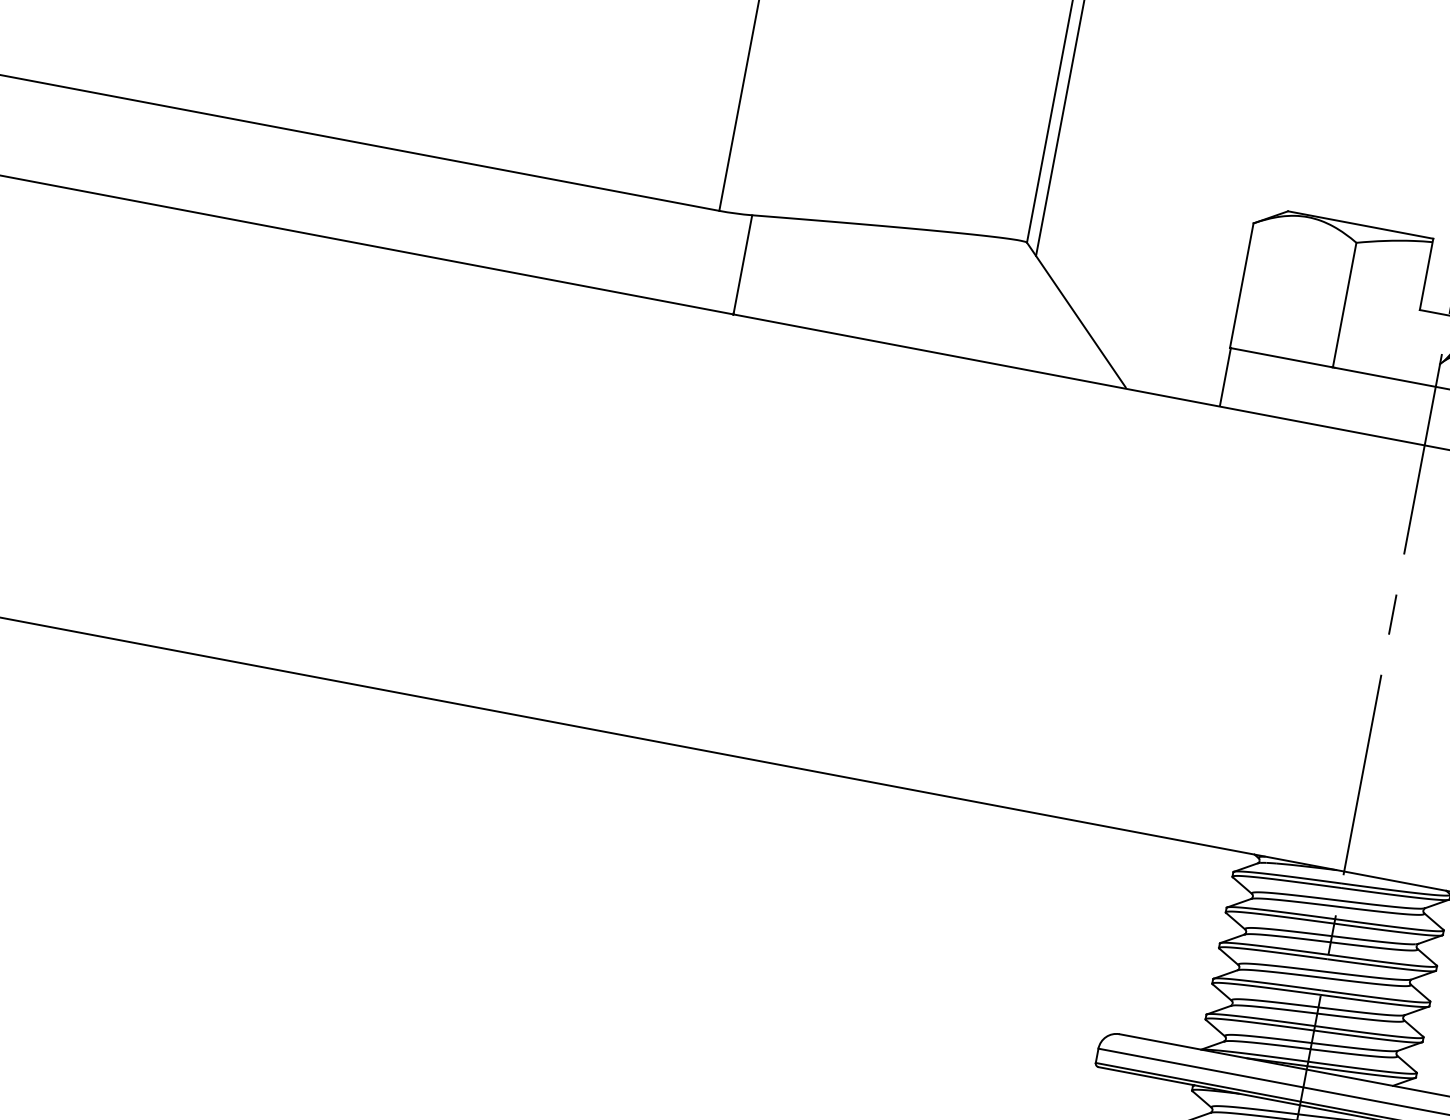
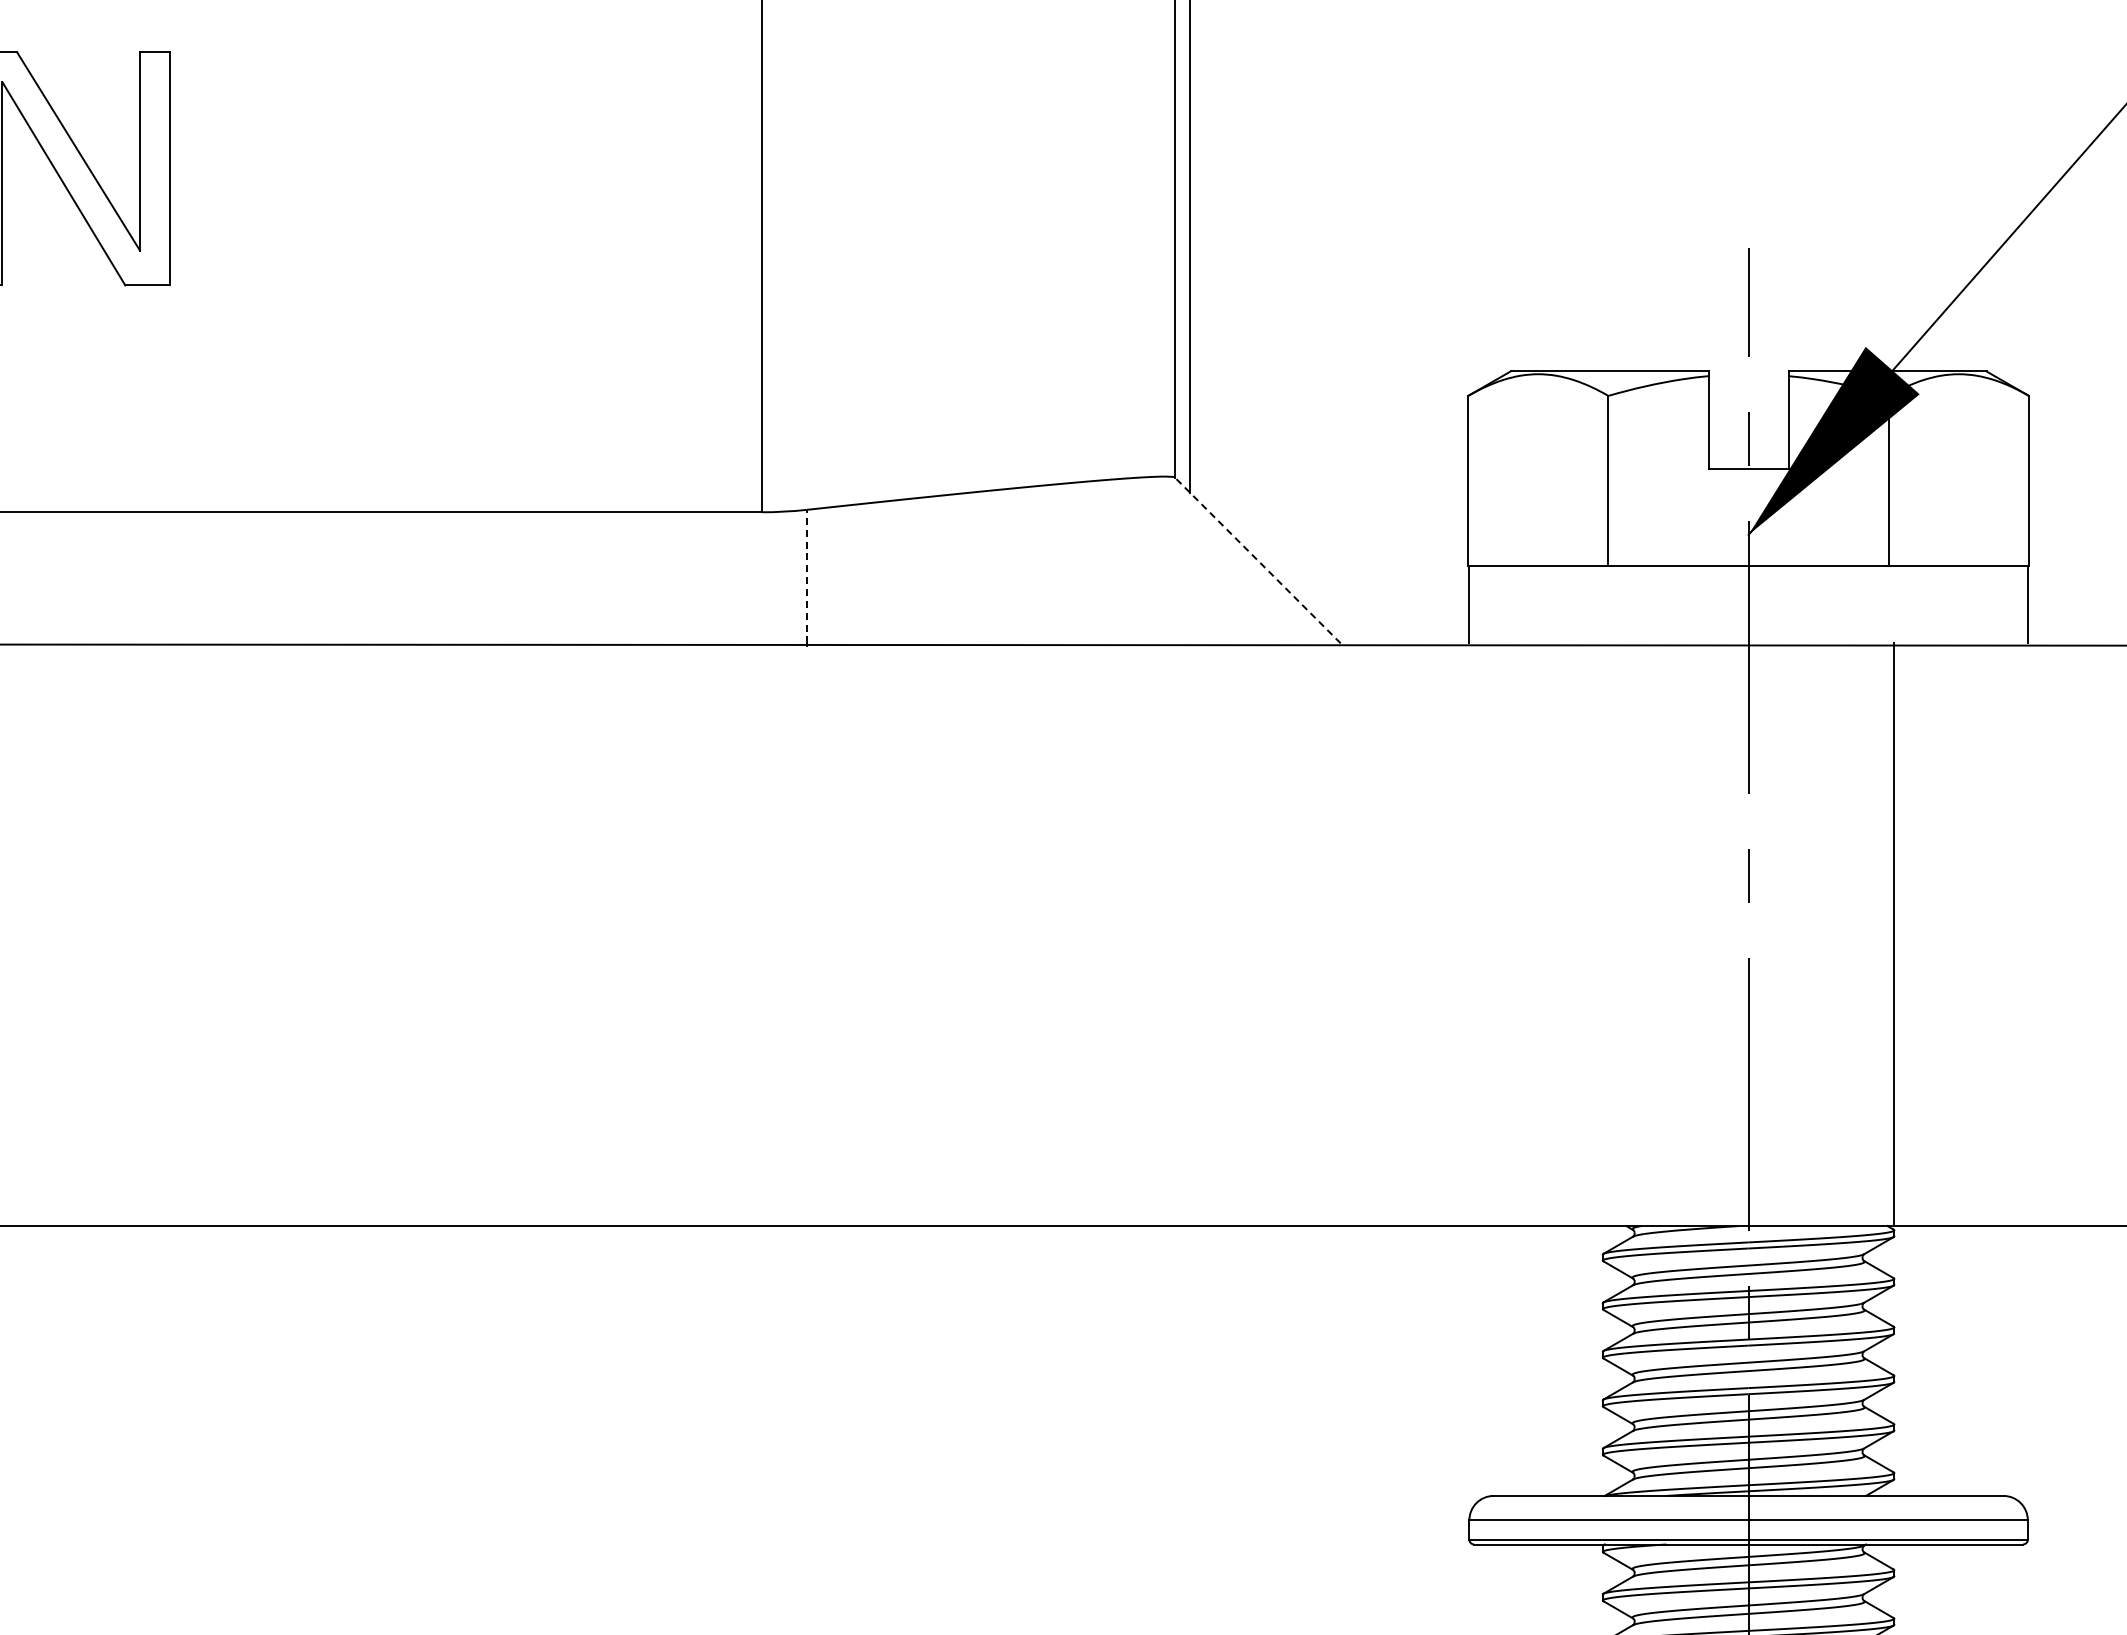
line: (742, 264) -> (806, 576), solid -> dashed
line: (1076, 314) -> (1257, 560), solid -> dashed

